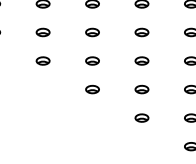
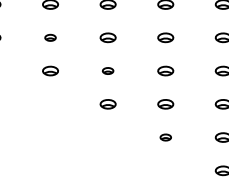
part: (43, 32) -> (50, 37), size x0.7
part: (91, 60) -> (107, 70), size x0.7
part: (141, 118) -> (165, 137), size x0.7

